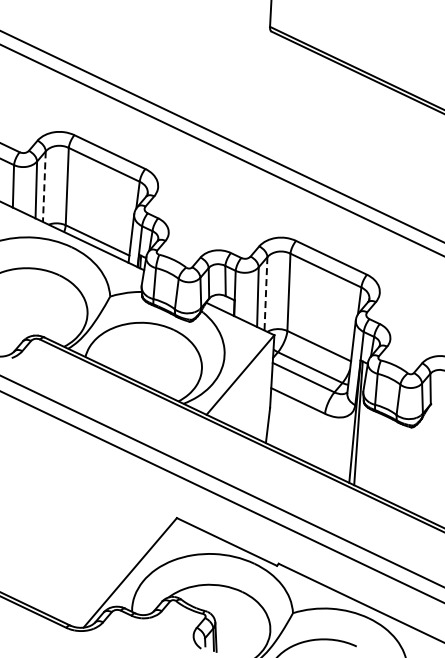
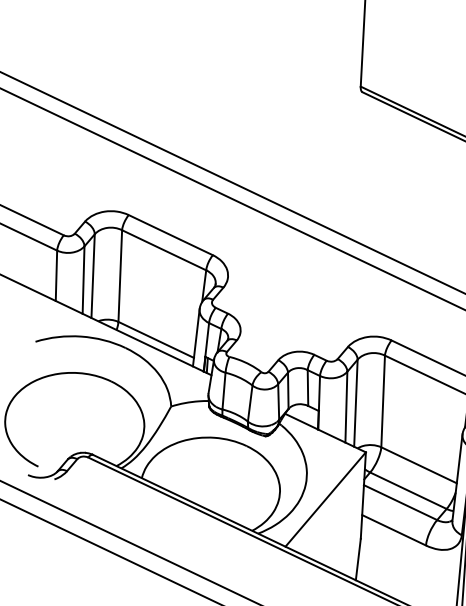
line: (44, 187) -> (93, 277), dashed -> solid
line: (265, 293) -> (355, 402), dashed -> solid

